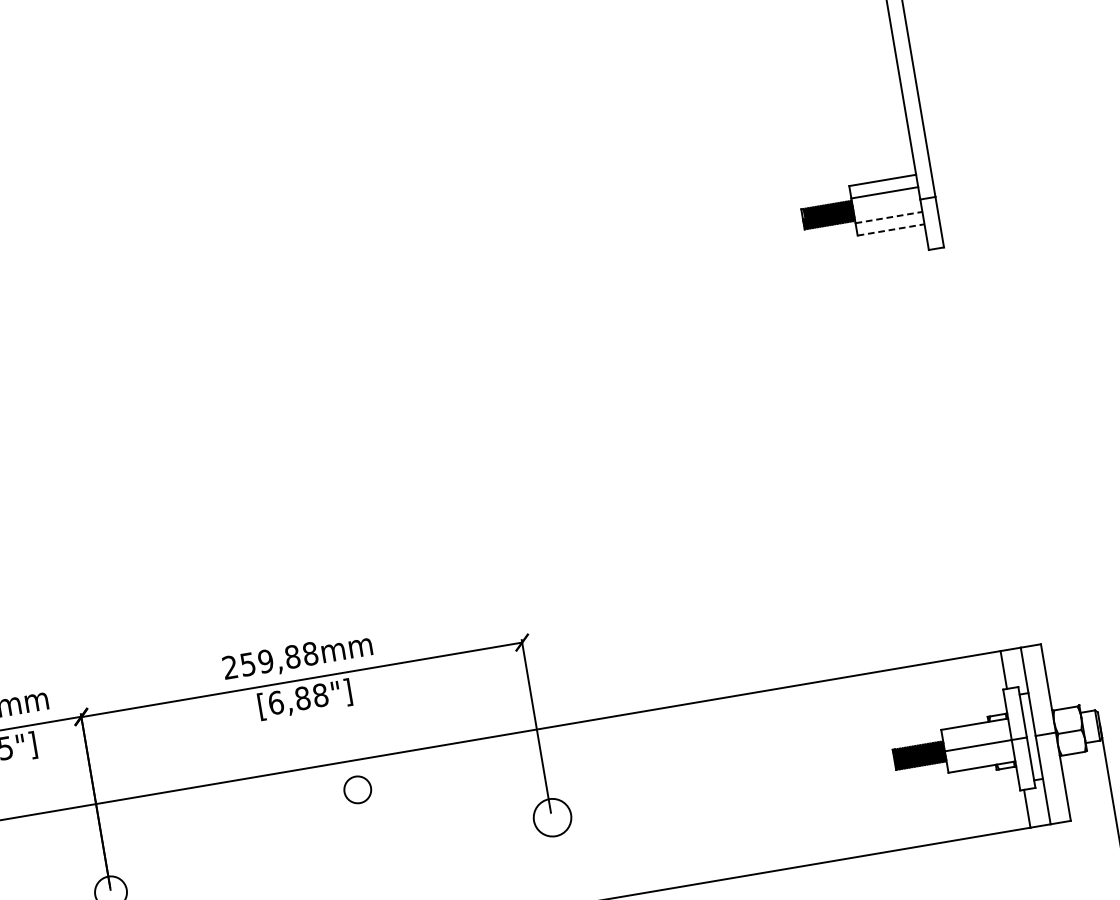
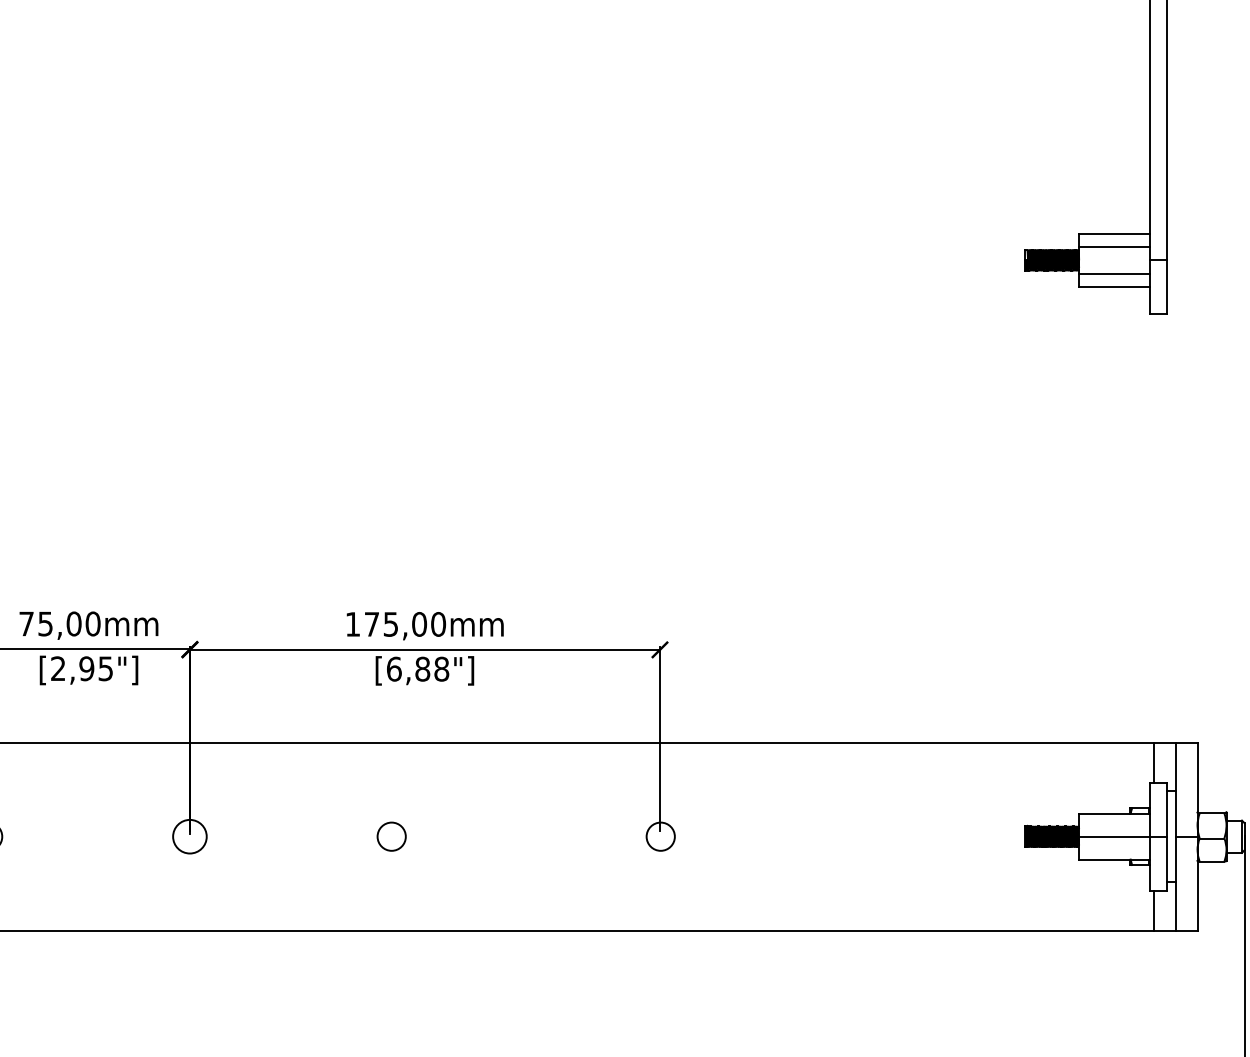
line: (888, 217) -> (1114, 273), dashed -> solid
line: (890, 229) -> (1114, 286), dashed -> solid
text: (270, 660) -> (395, 624), 259,88mm -> 175,00mm
circle: (357, 789) -> (391, 836), moved
circle: (552, 817) -> (660, 836), size x0.71

